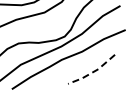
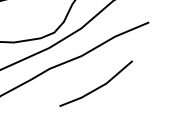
line: (93, 72) -> (99, 88), dashed -> solid

